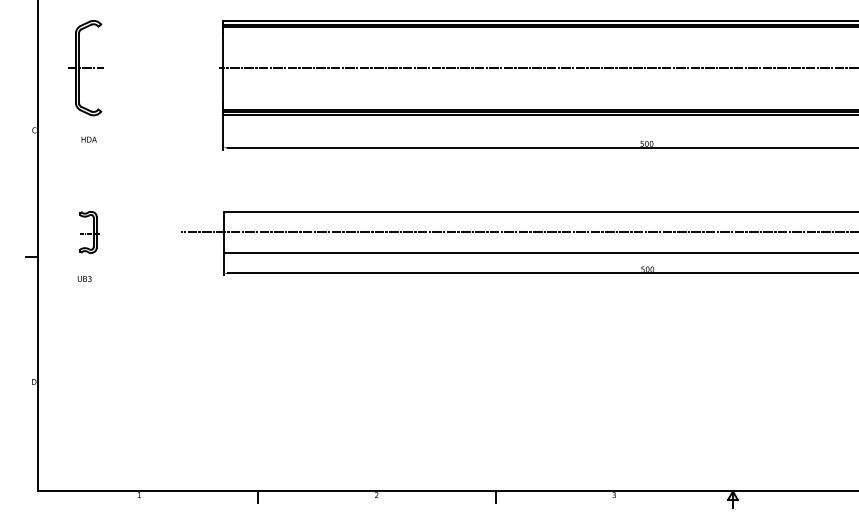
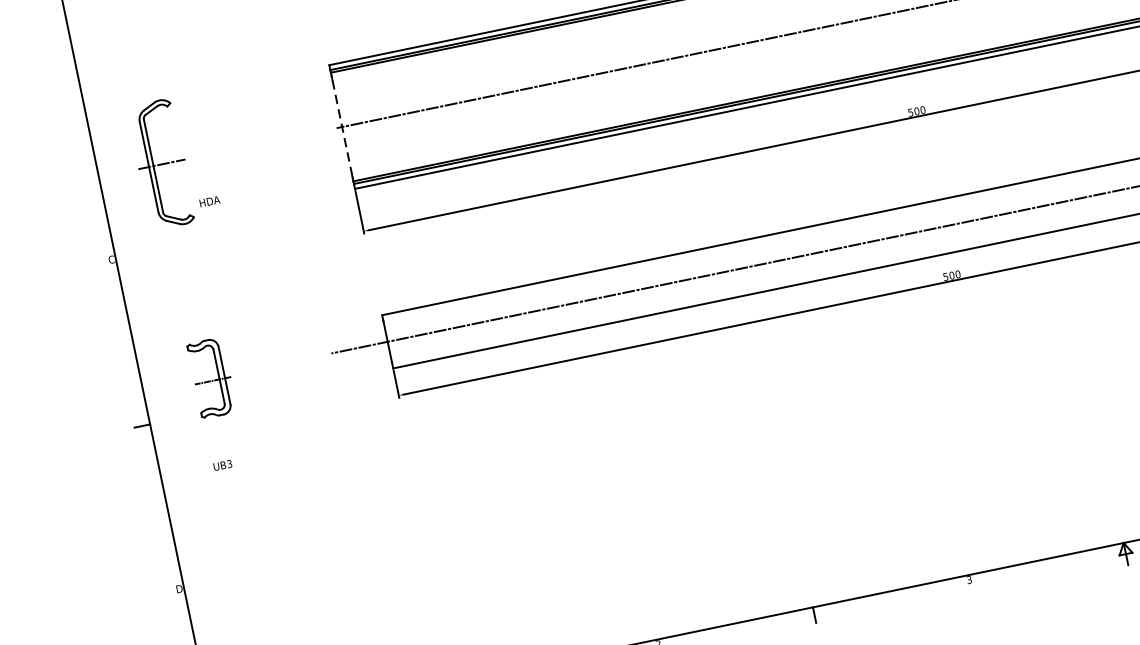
line: (223, 68) -> (342, 127), solid -> dashed
text: (88, 139) -> (208, 201), moved
part: (89, 232) -> (211, 378), size x1.4
text: (84, 278) -> (222, 464), moved

